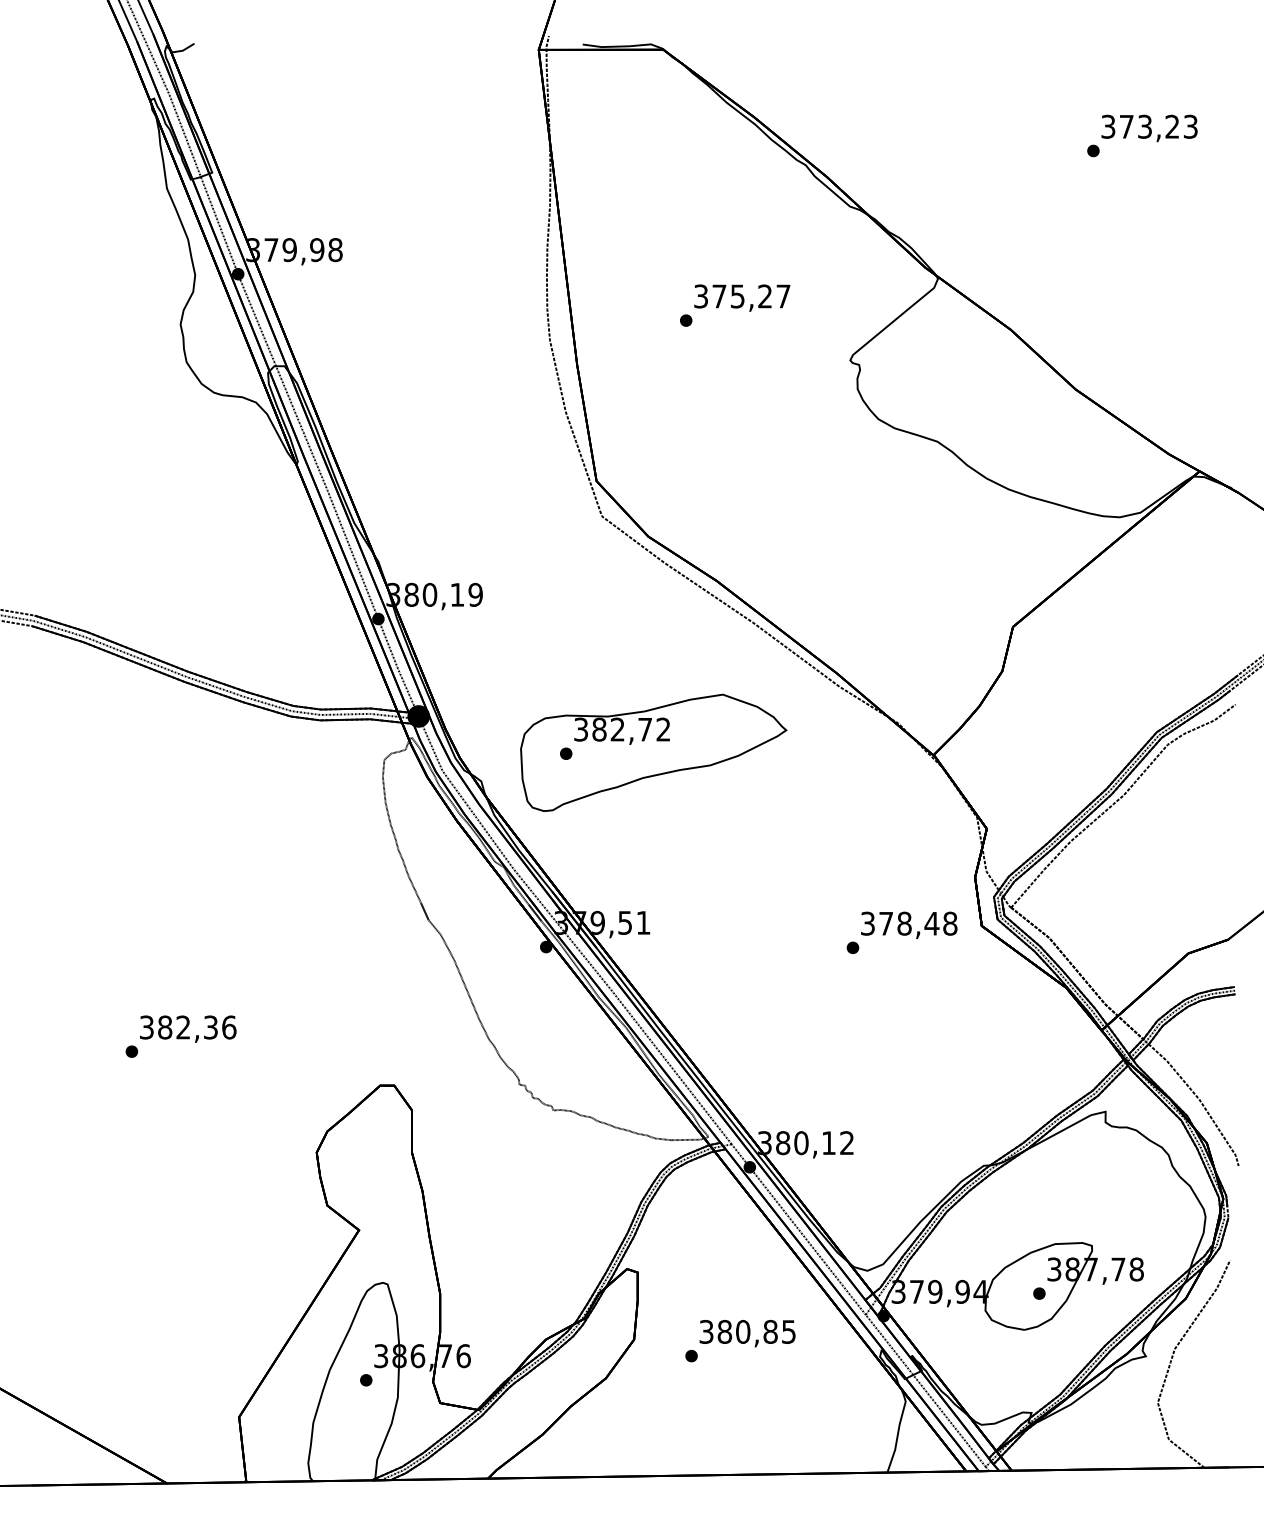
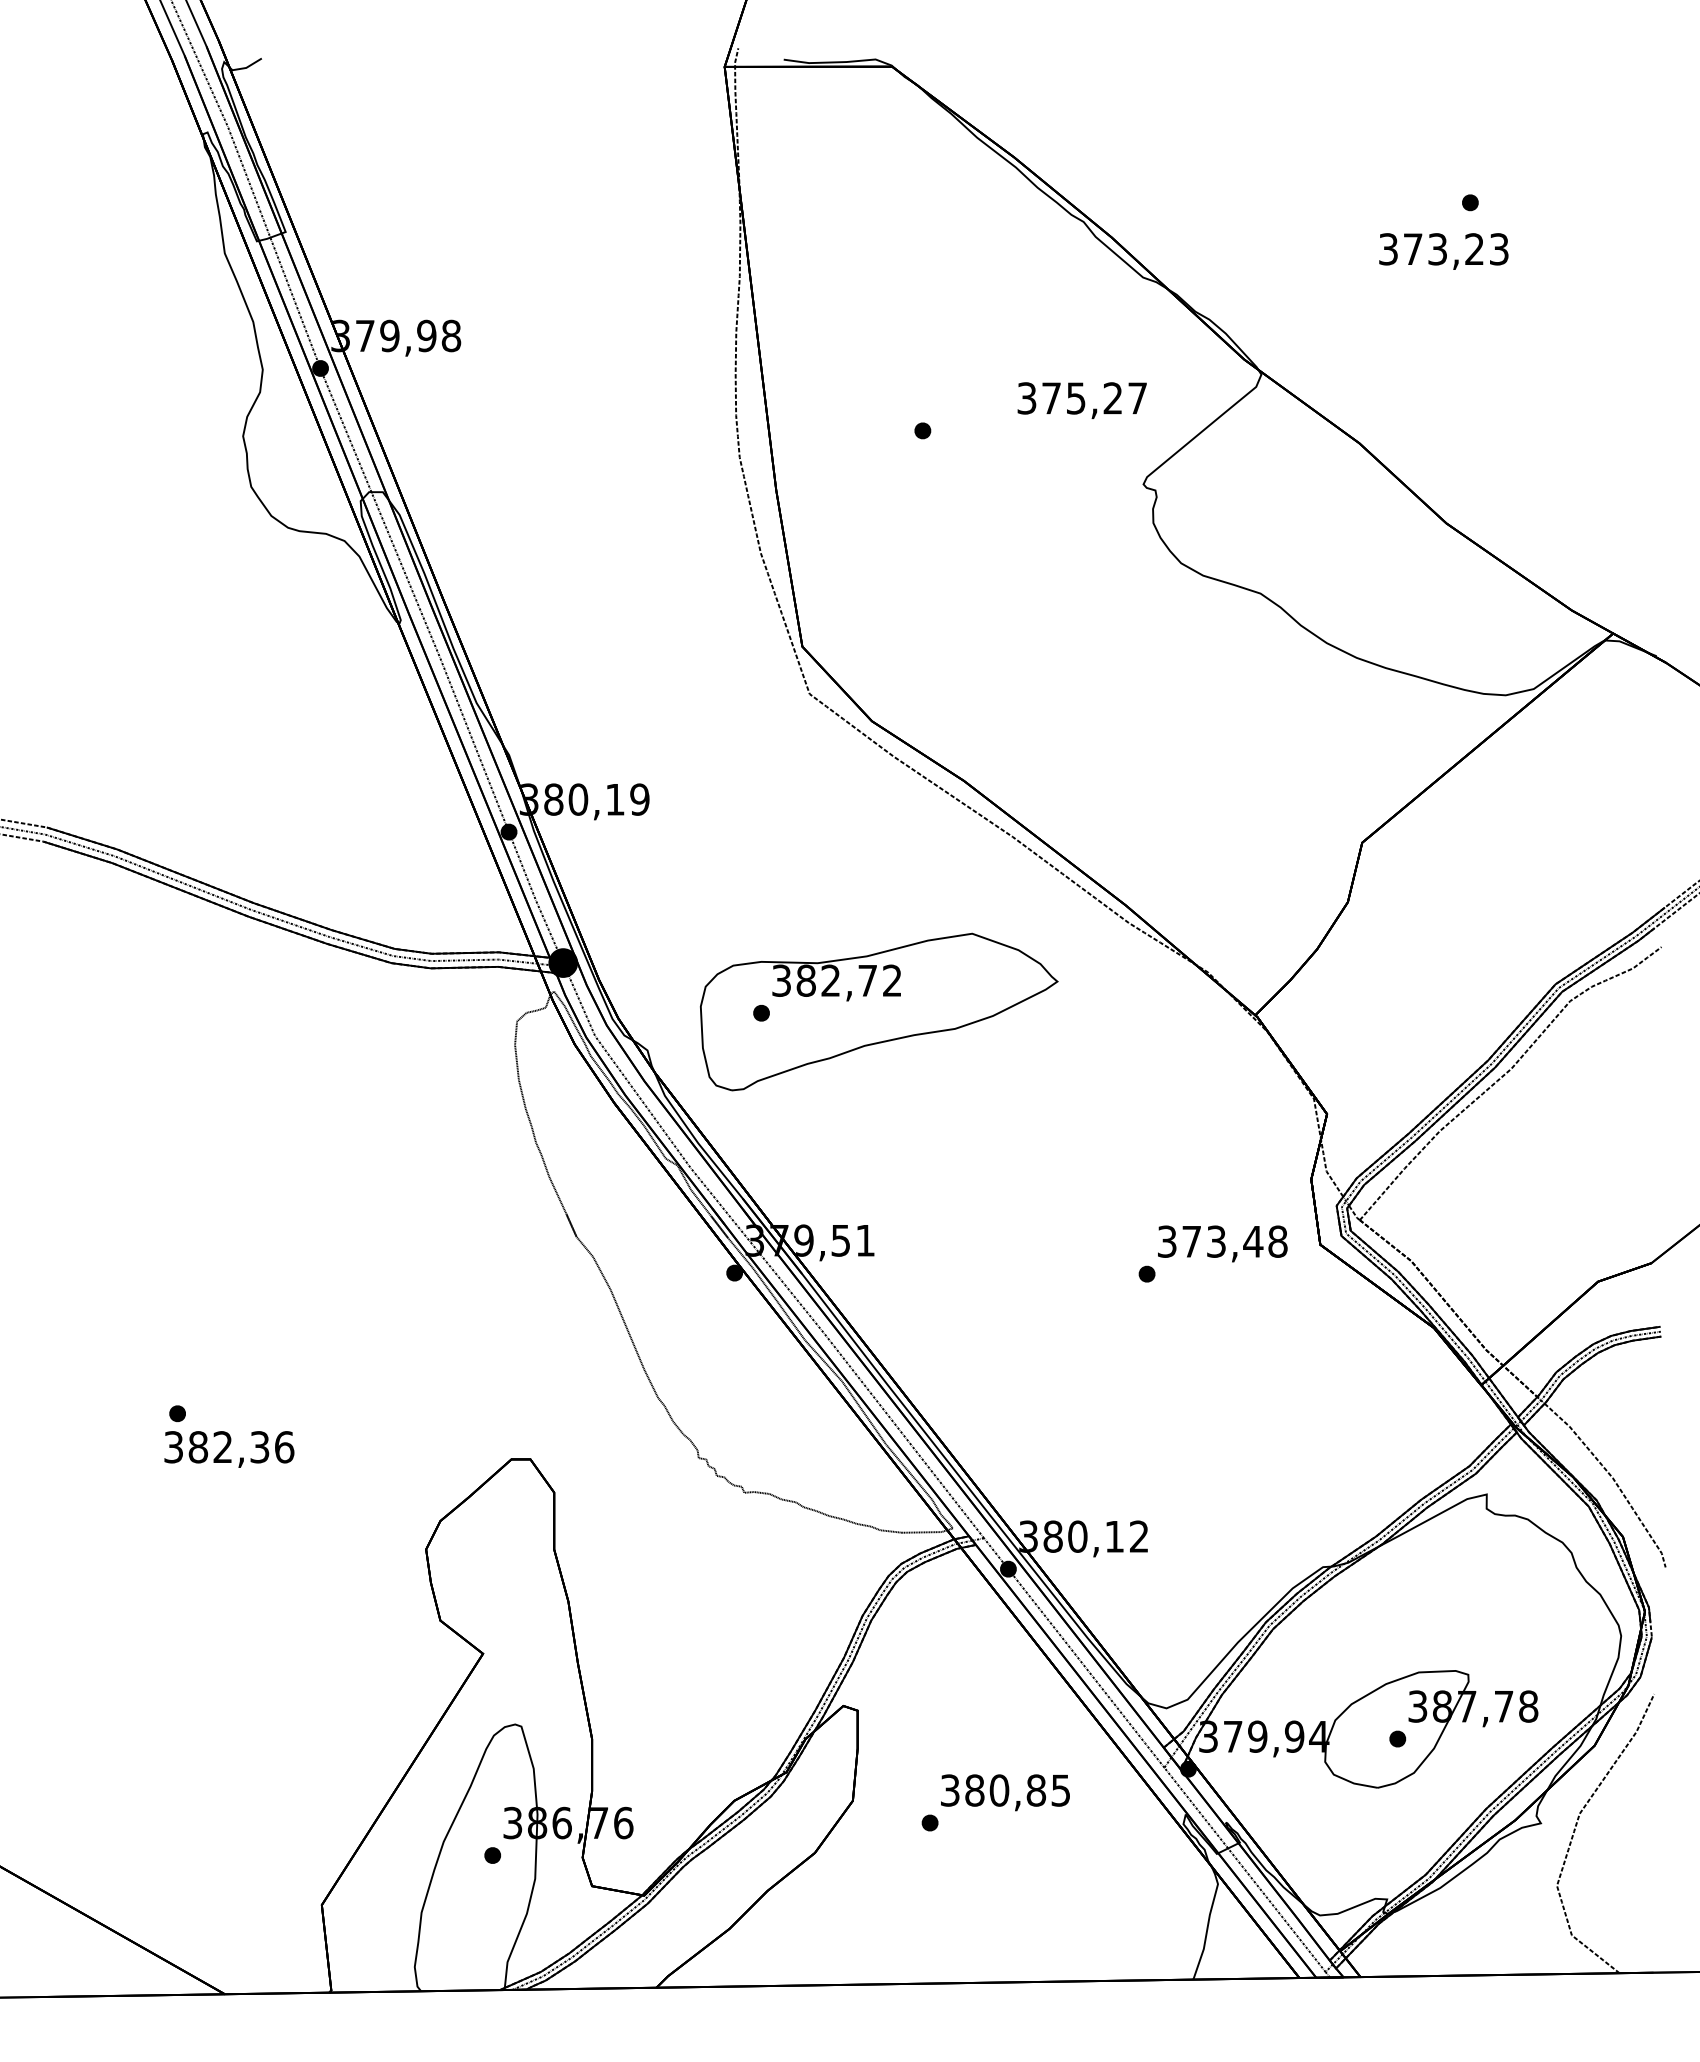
text: (1149, 128) -> (1443, 251), moved
text: (741, 298) -> (1081, 400), moved
text: (904, 923) -> (1216, 1241), 378,48 -> 373,48
text: (188, 1029) -> (229, 1449), moved

